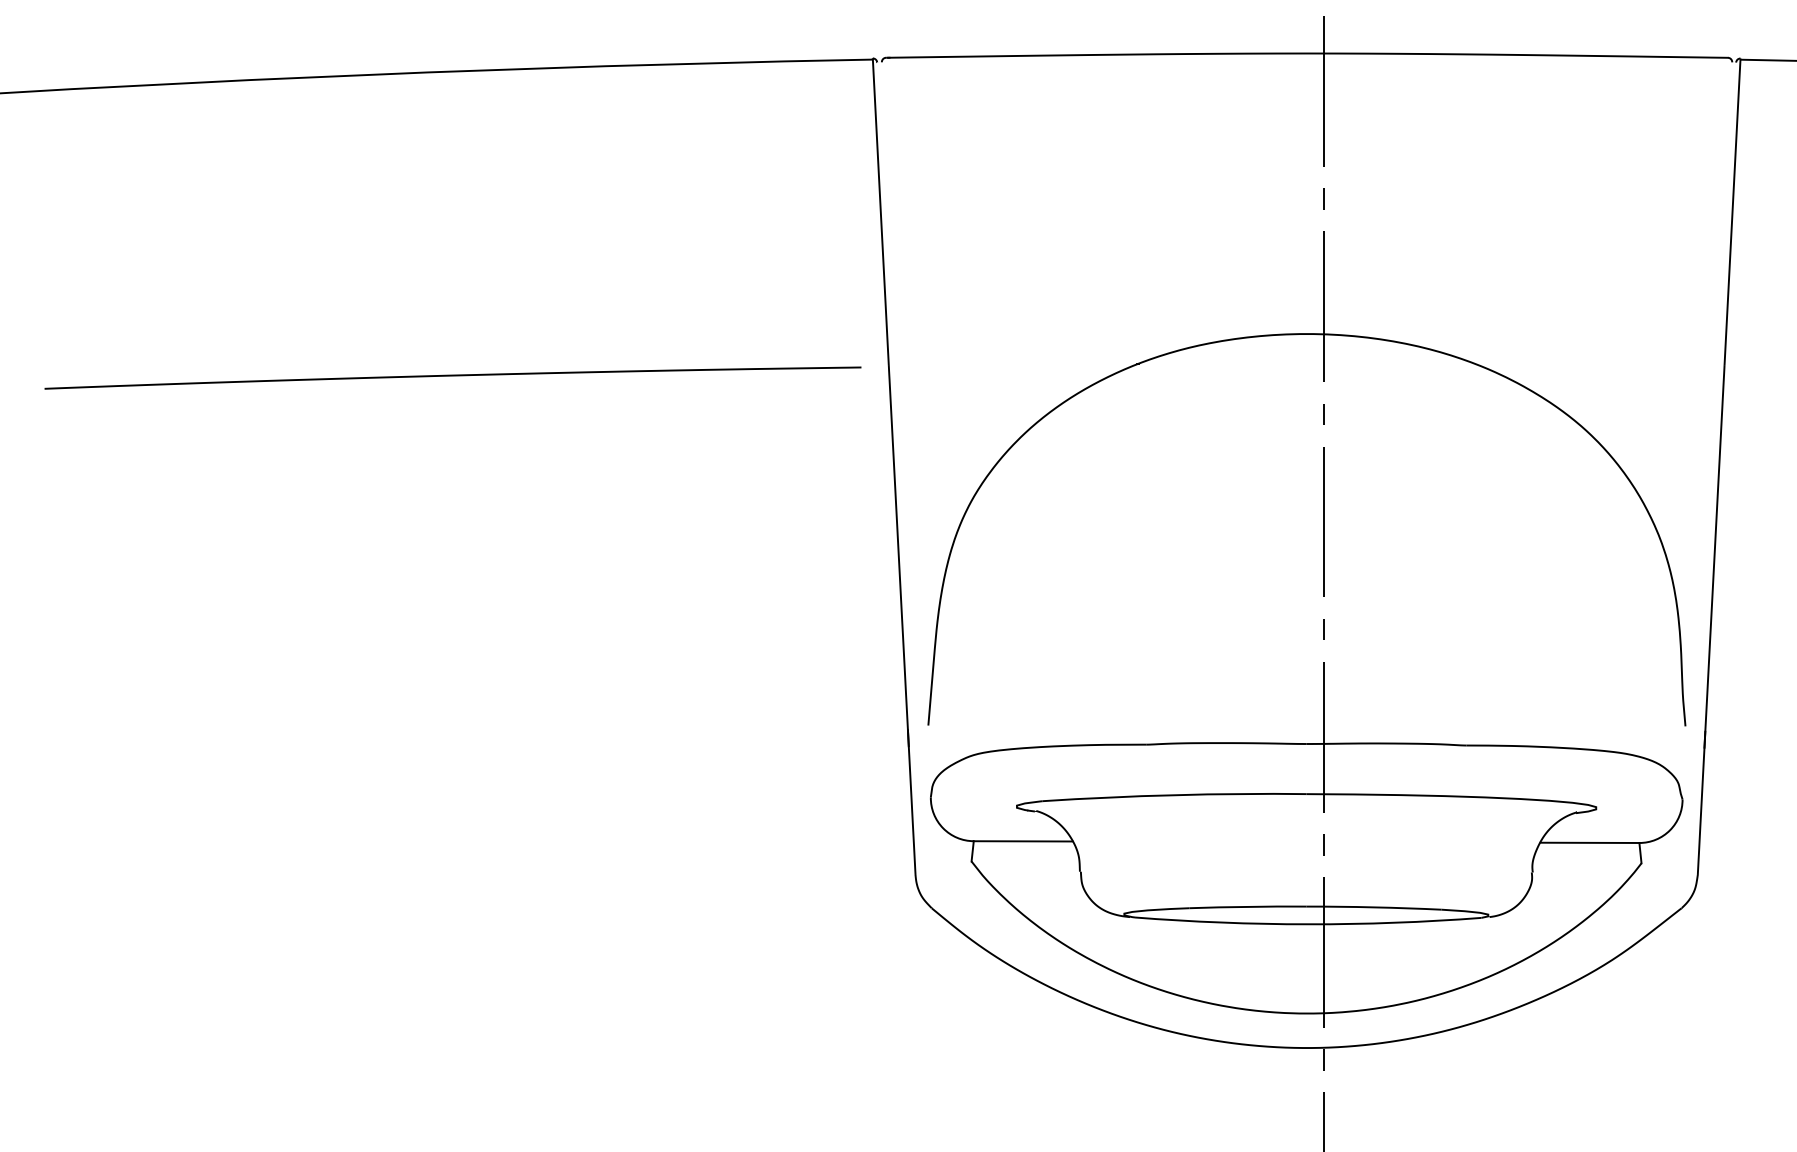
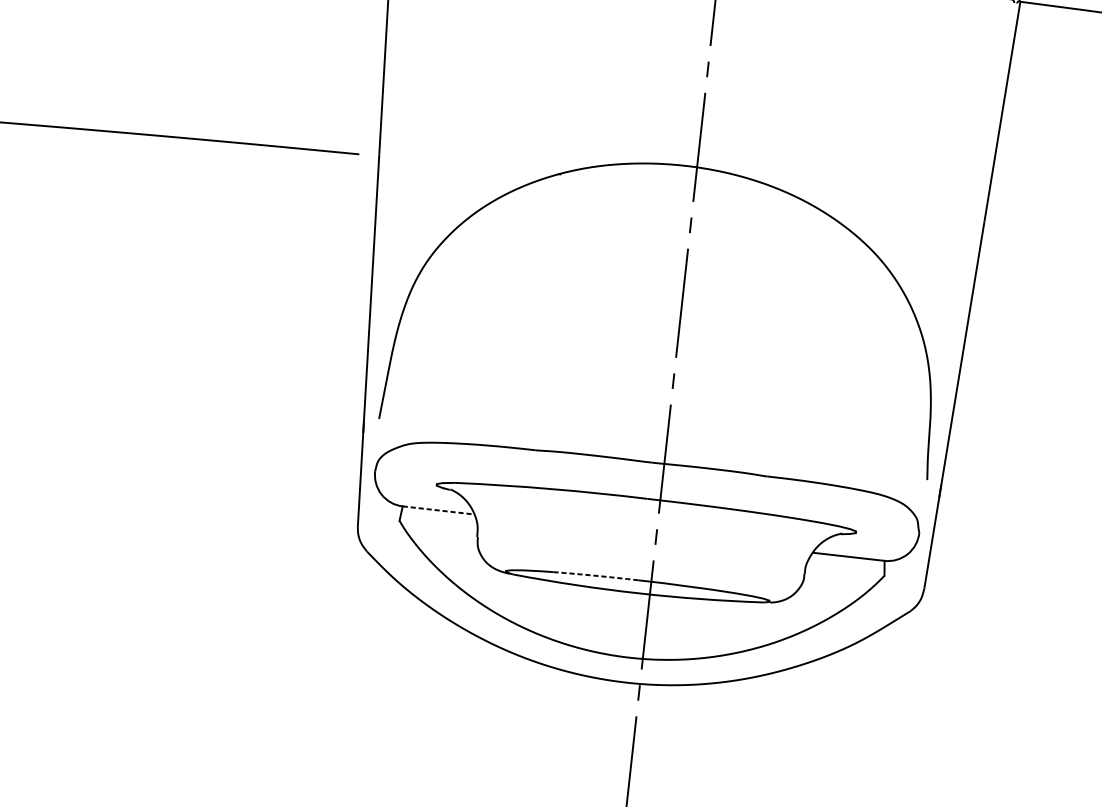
line: (1023, 841) -> (438, 510), solid -> dashed
arc: (1247, 906) -> (595, 575), solid -> dashed

